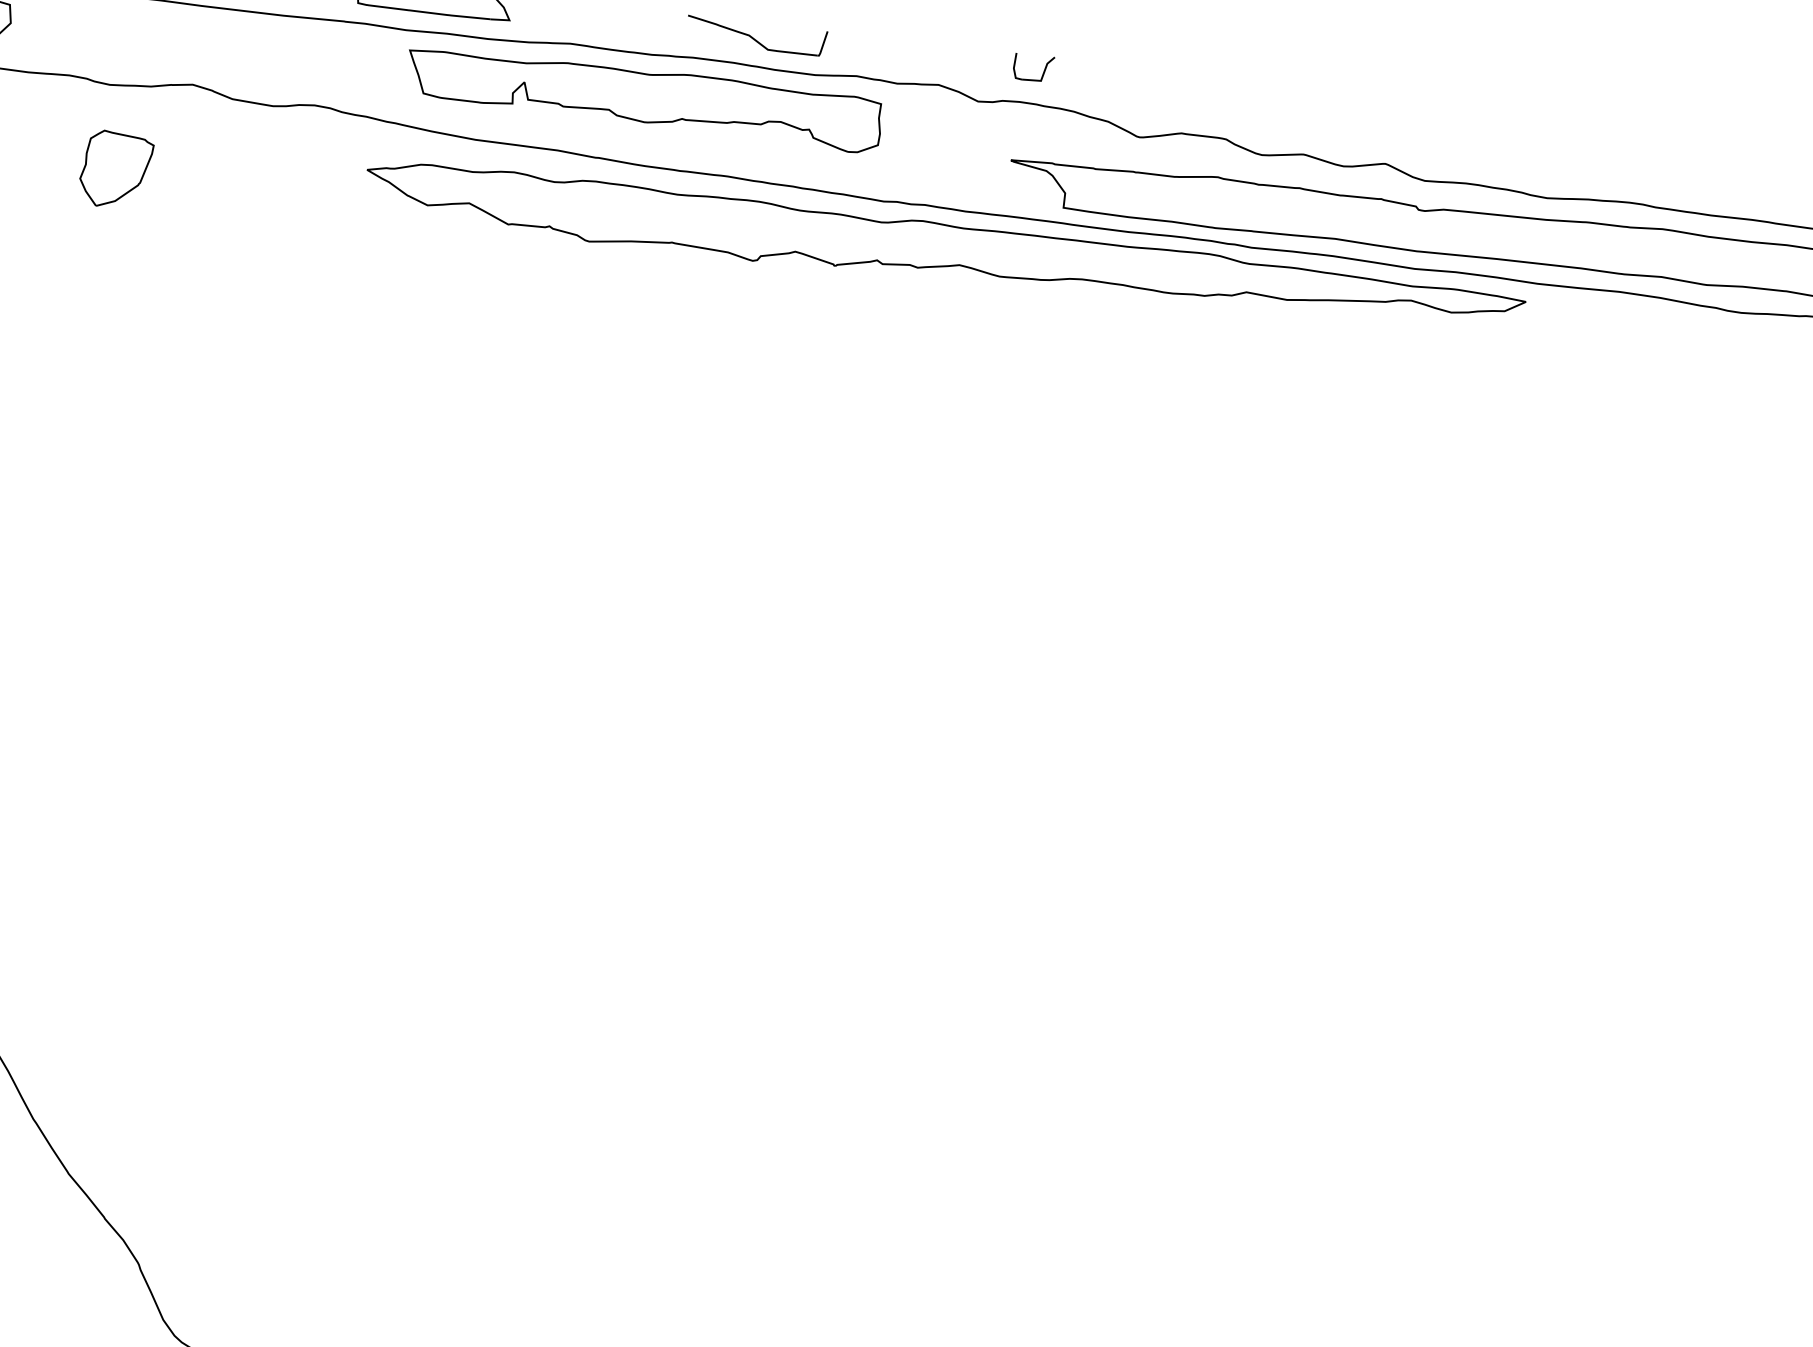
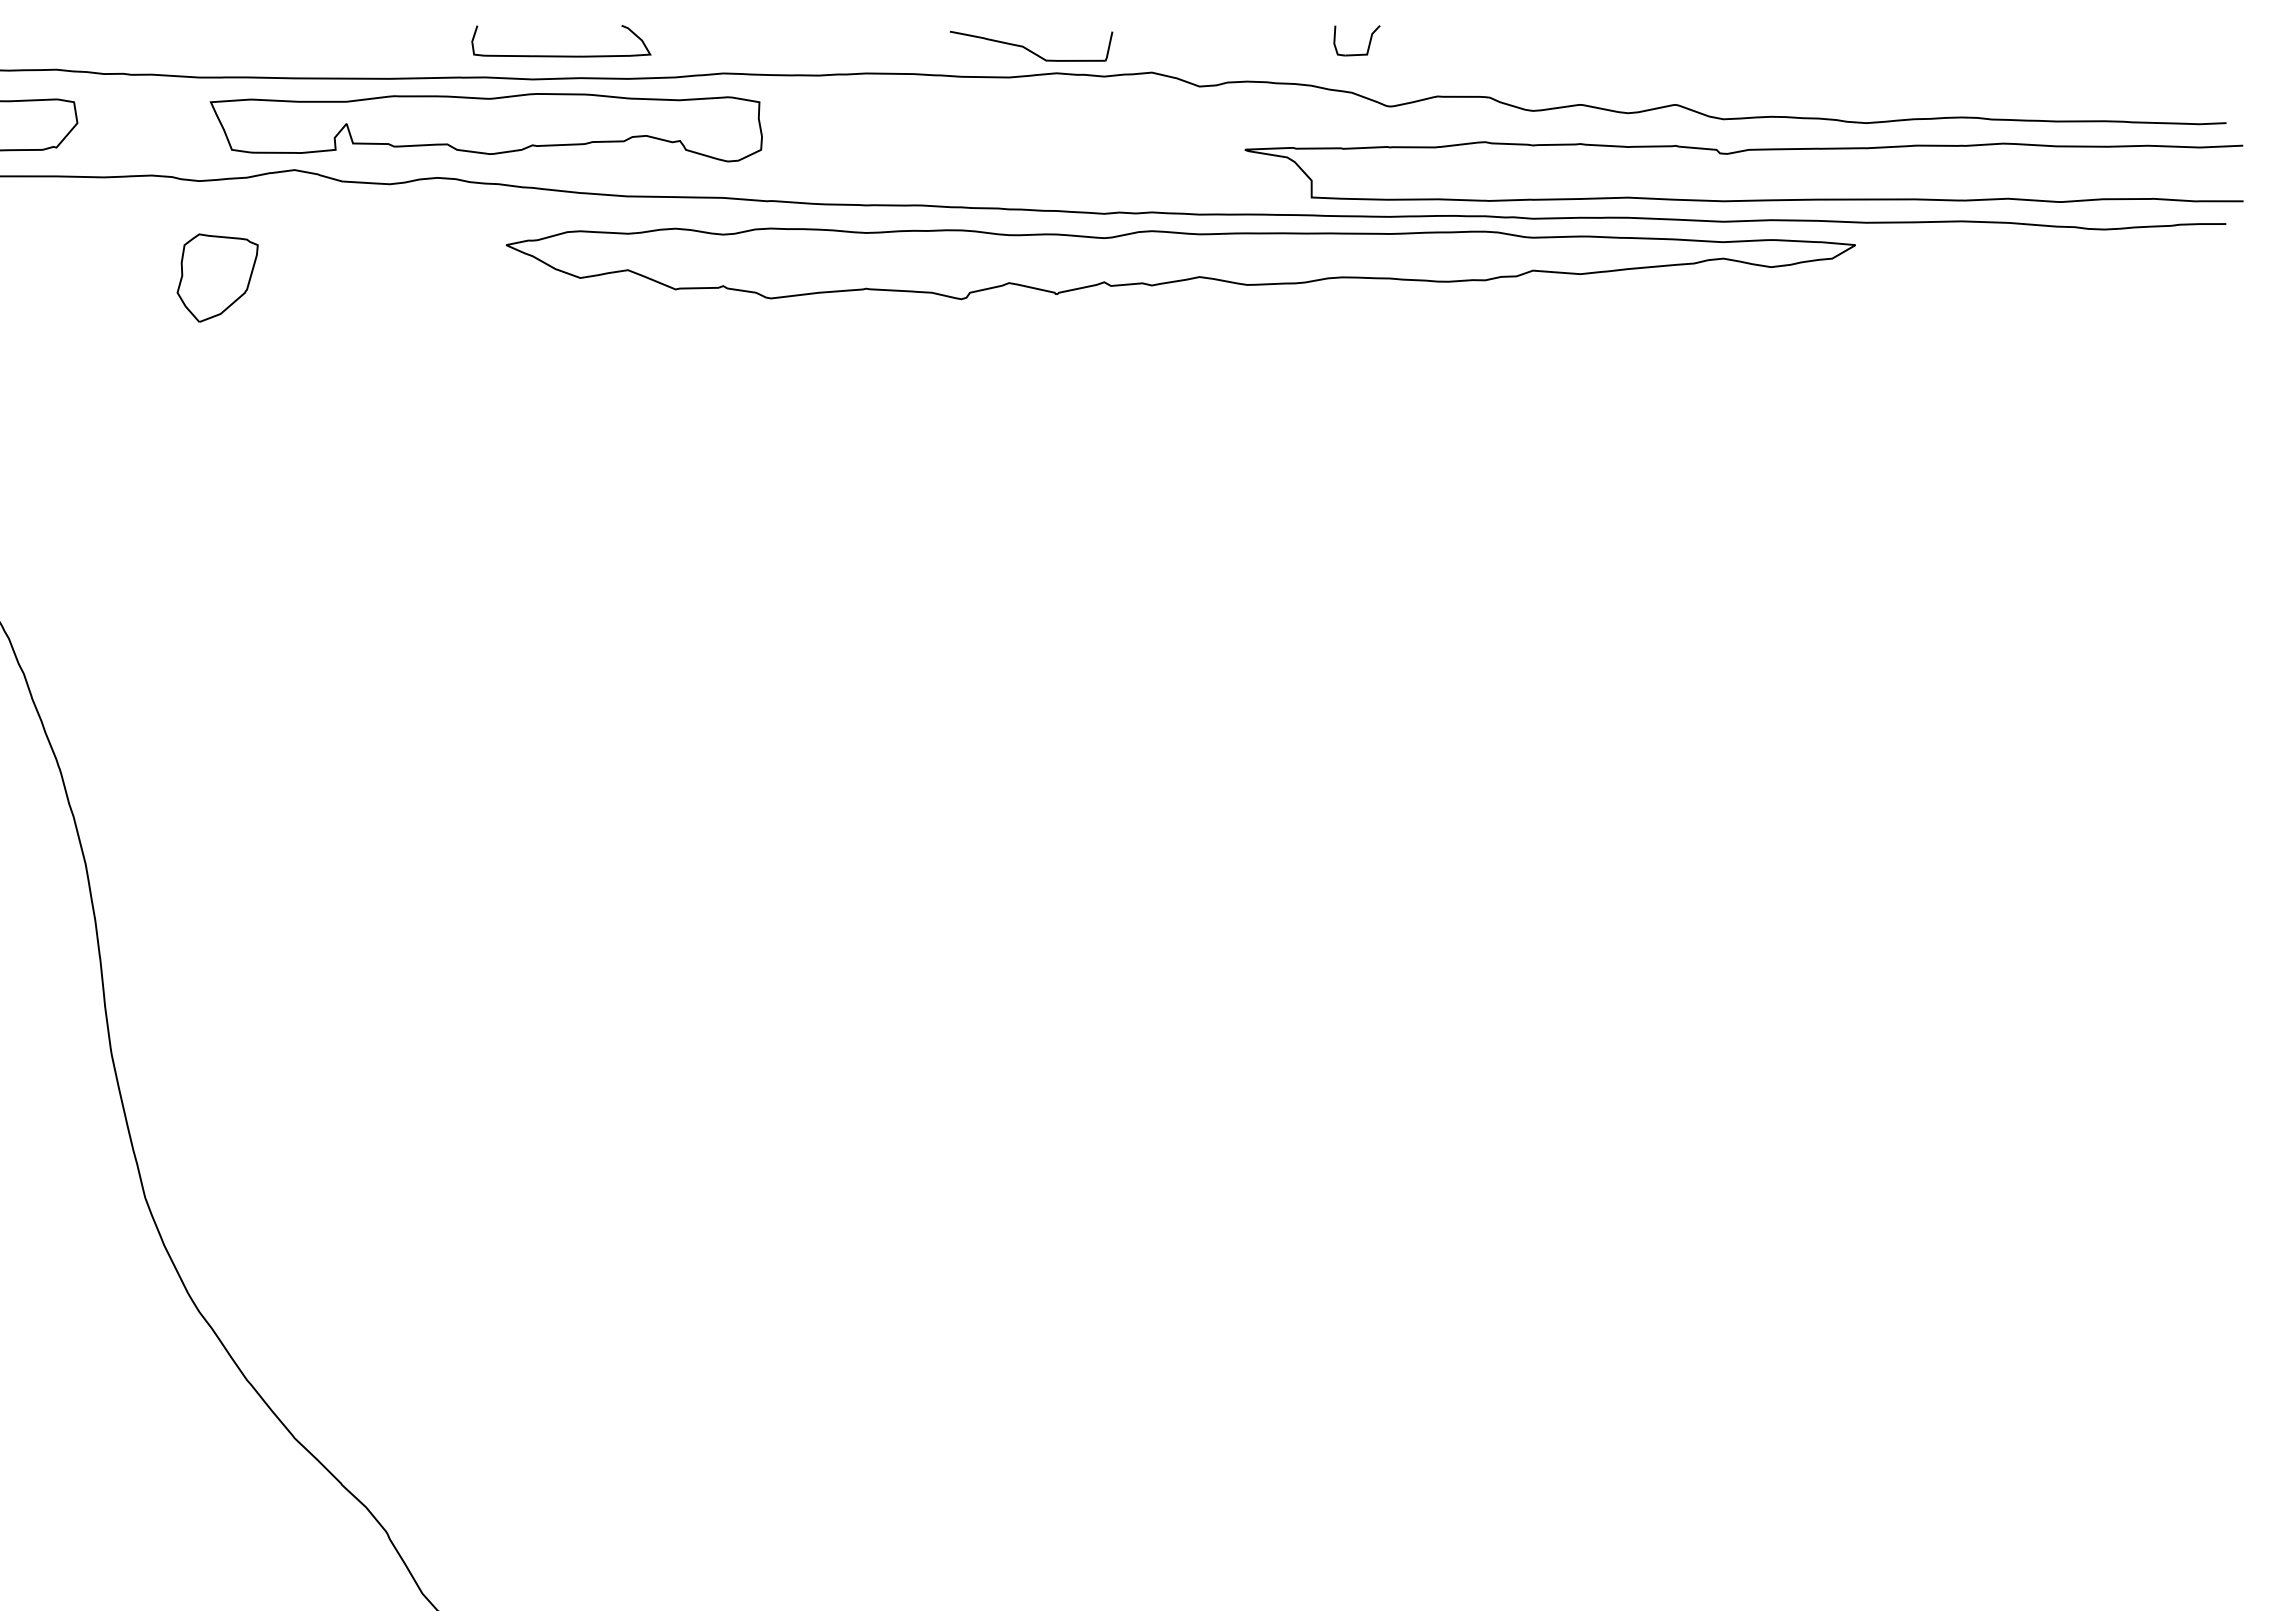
part: (756, 35) -> (1031, 45), moved
part: (1043, 72) -> (1368, 44), moved
part: (643, 99) -> (485, 127), moved

